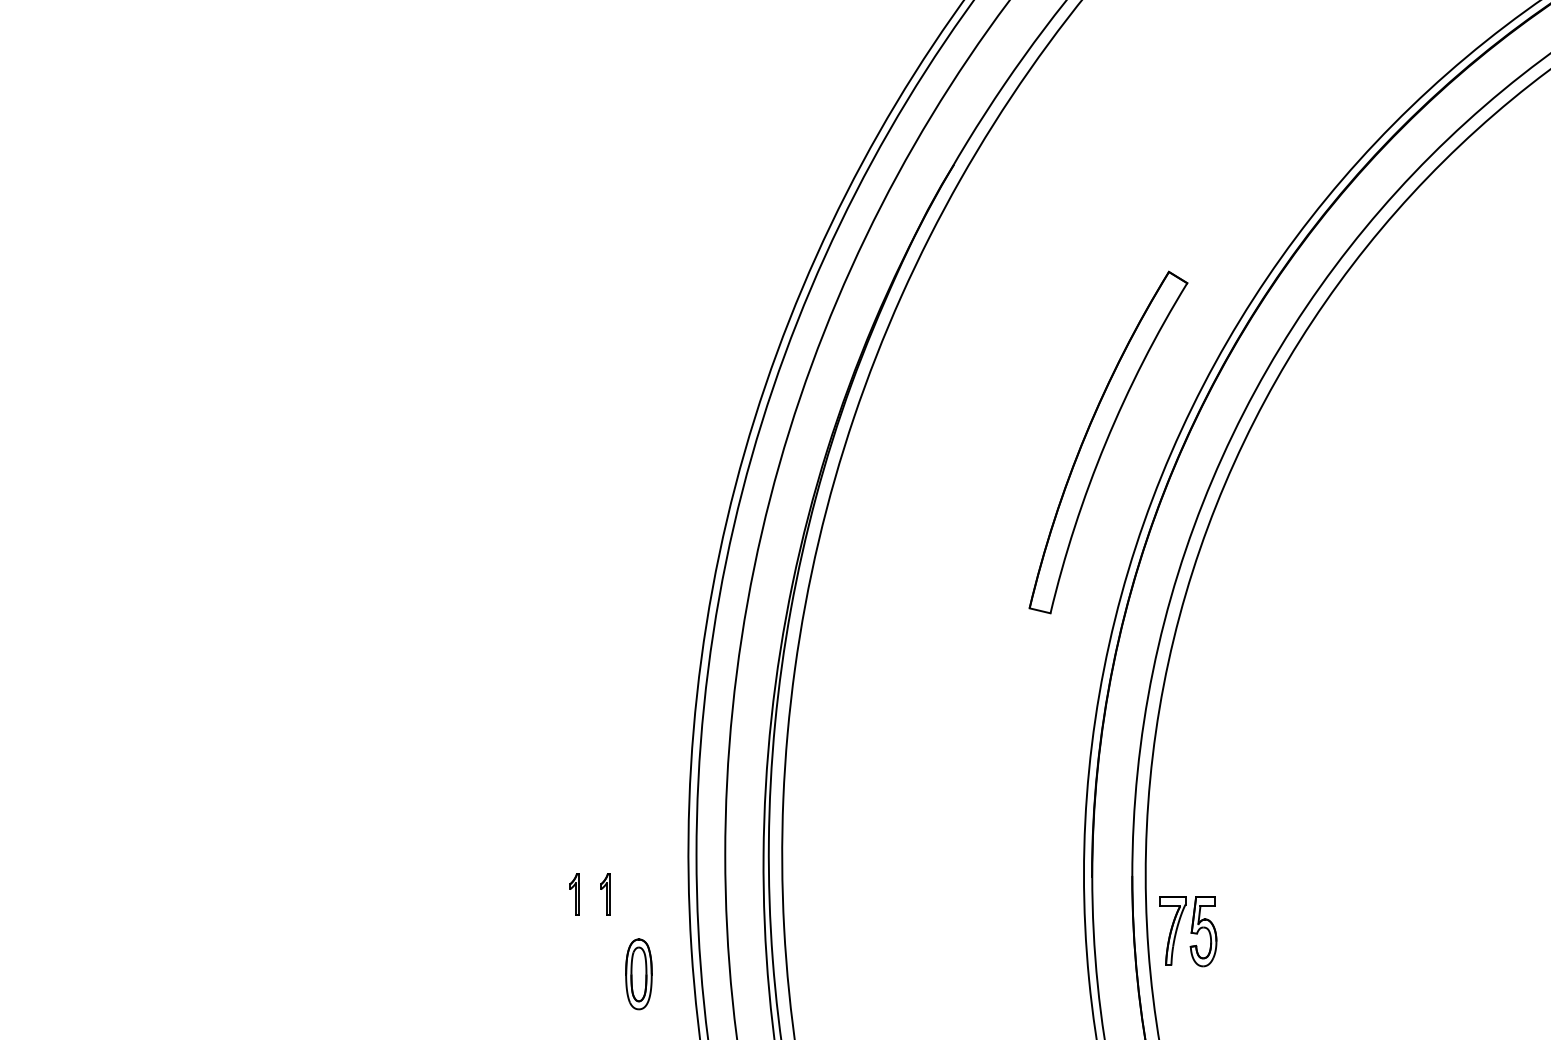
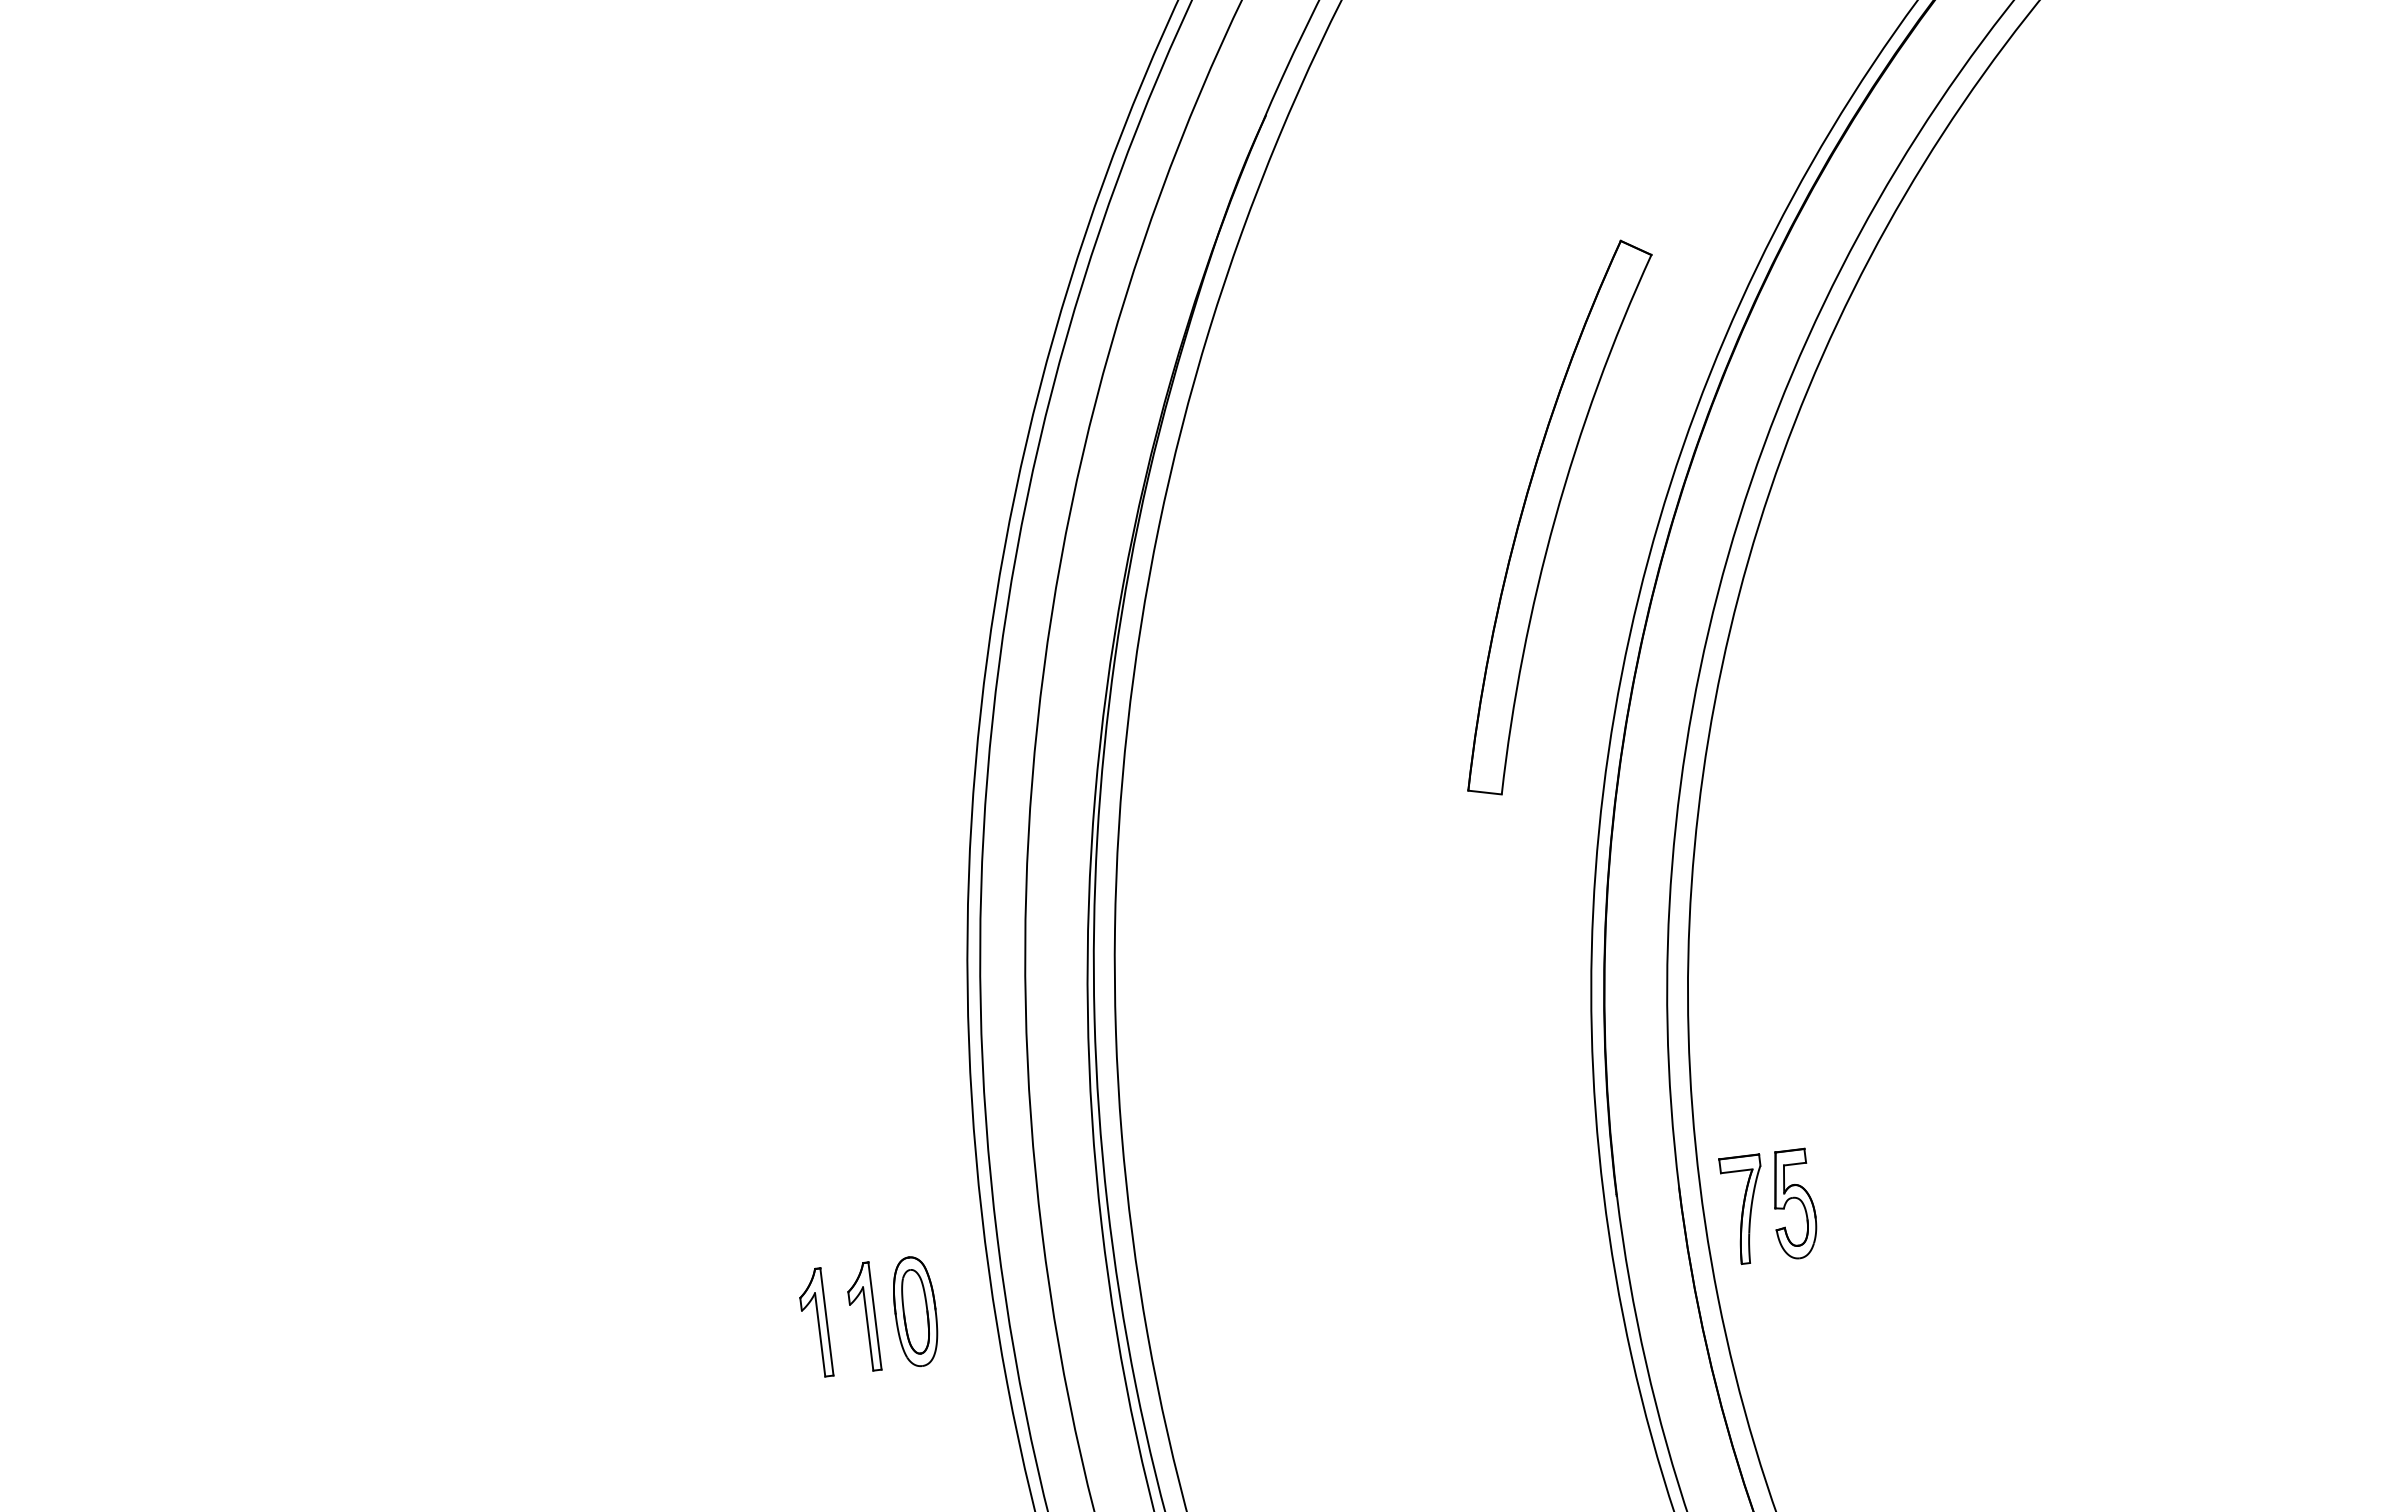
part: (574, 894) -> (815, 1322), size x1.67
part: (605, 894) -> (863, 1316), size x1.67
part: (1188, 931) -> (1770, 1206), moved
part: (638, 974) -> (914, 1311), moved

